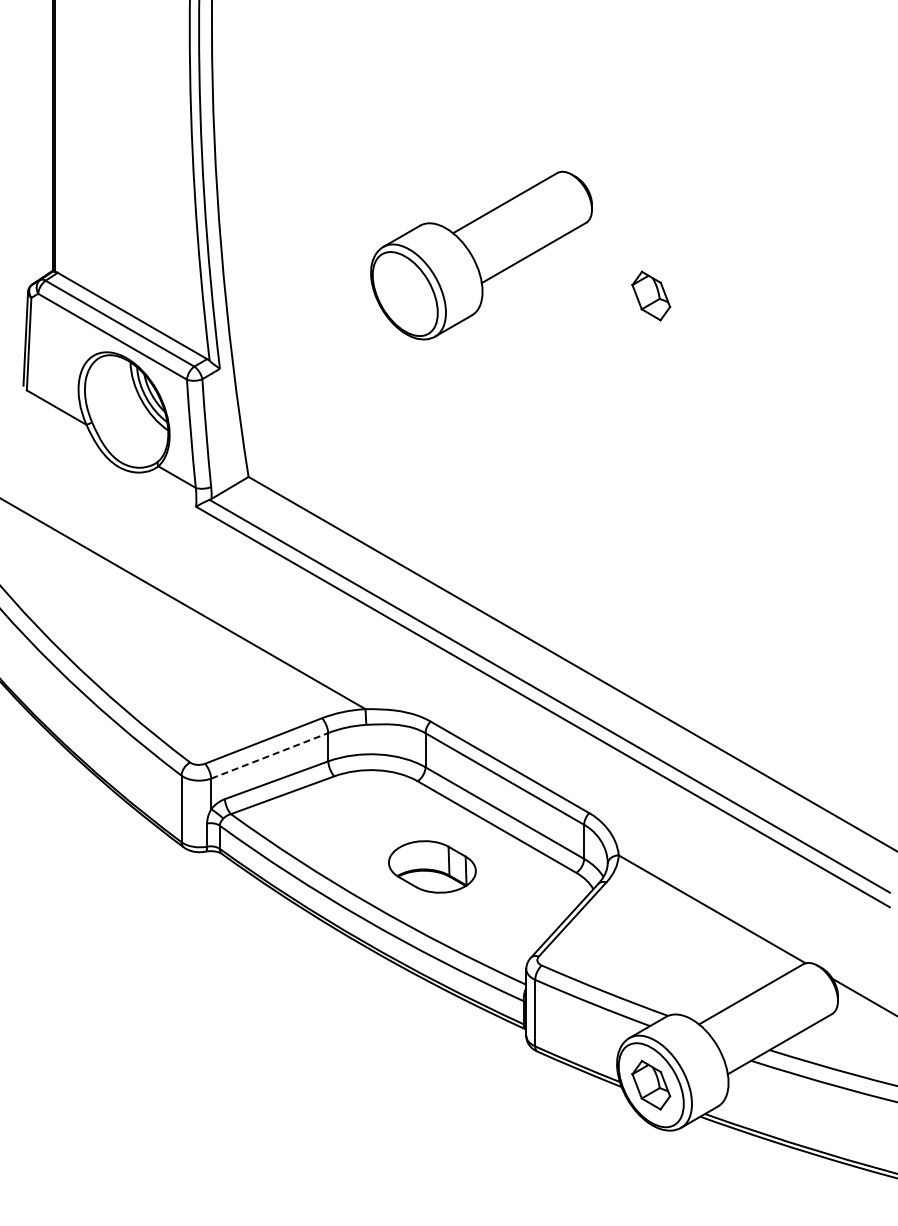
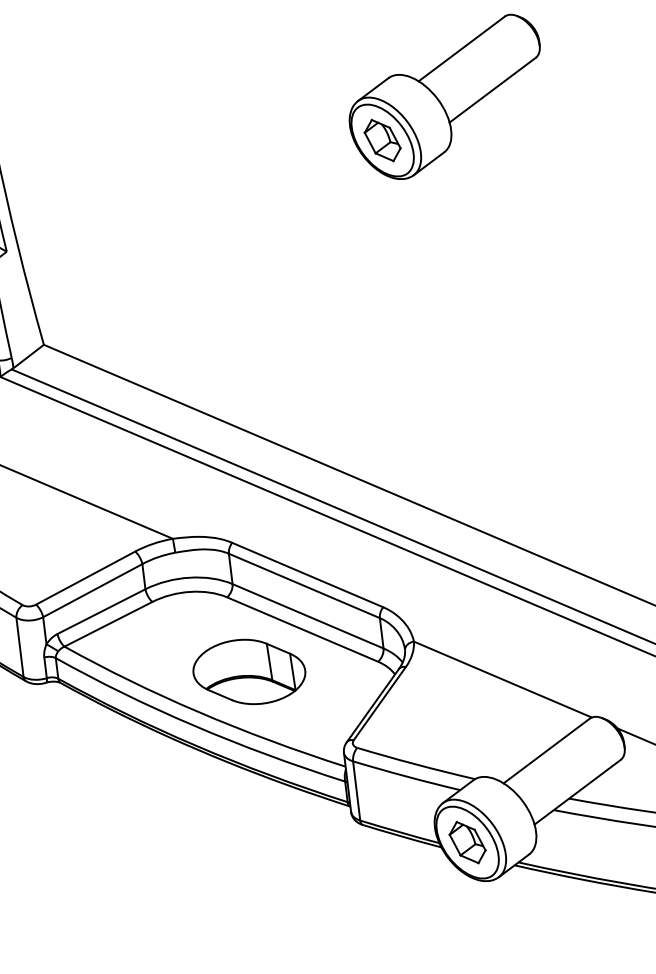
part: (481, 255) -> (446, 98), moved
line: (269, 755) -> (92, 590), dashed -> solid
part: (432, 866) -> (249, 671), size x1.43

